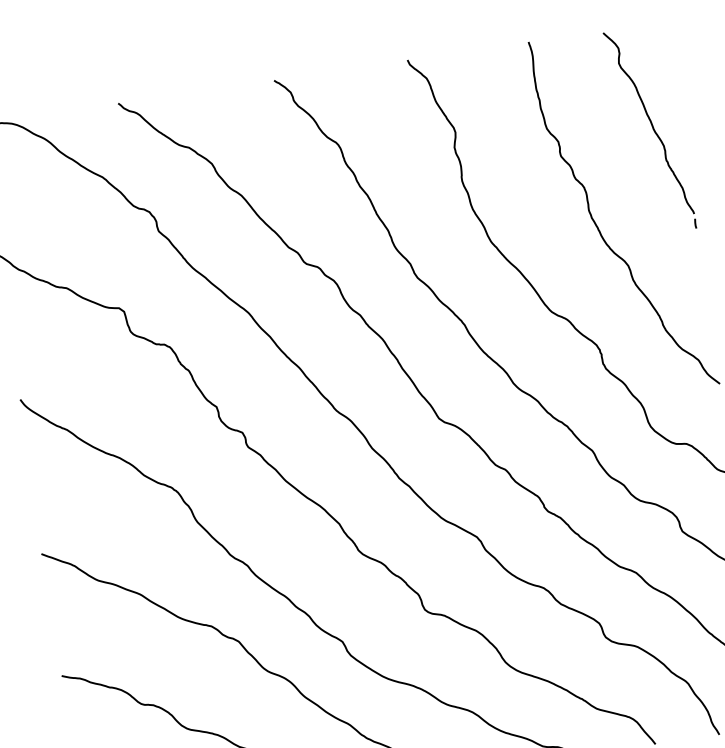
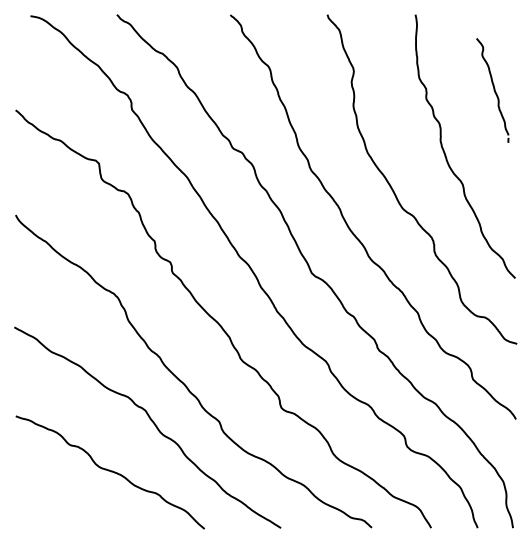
part: (649, 130) -> (492, 90), size x0.7

